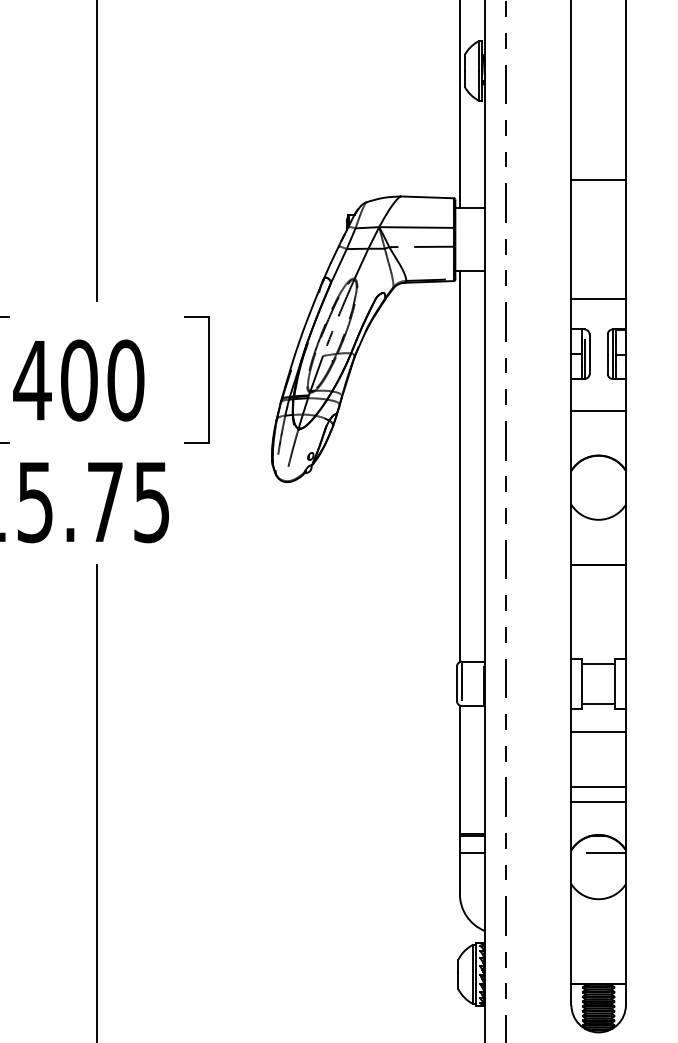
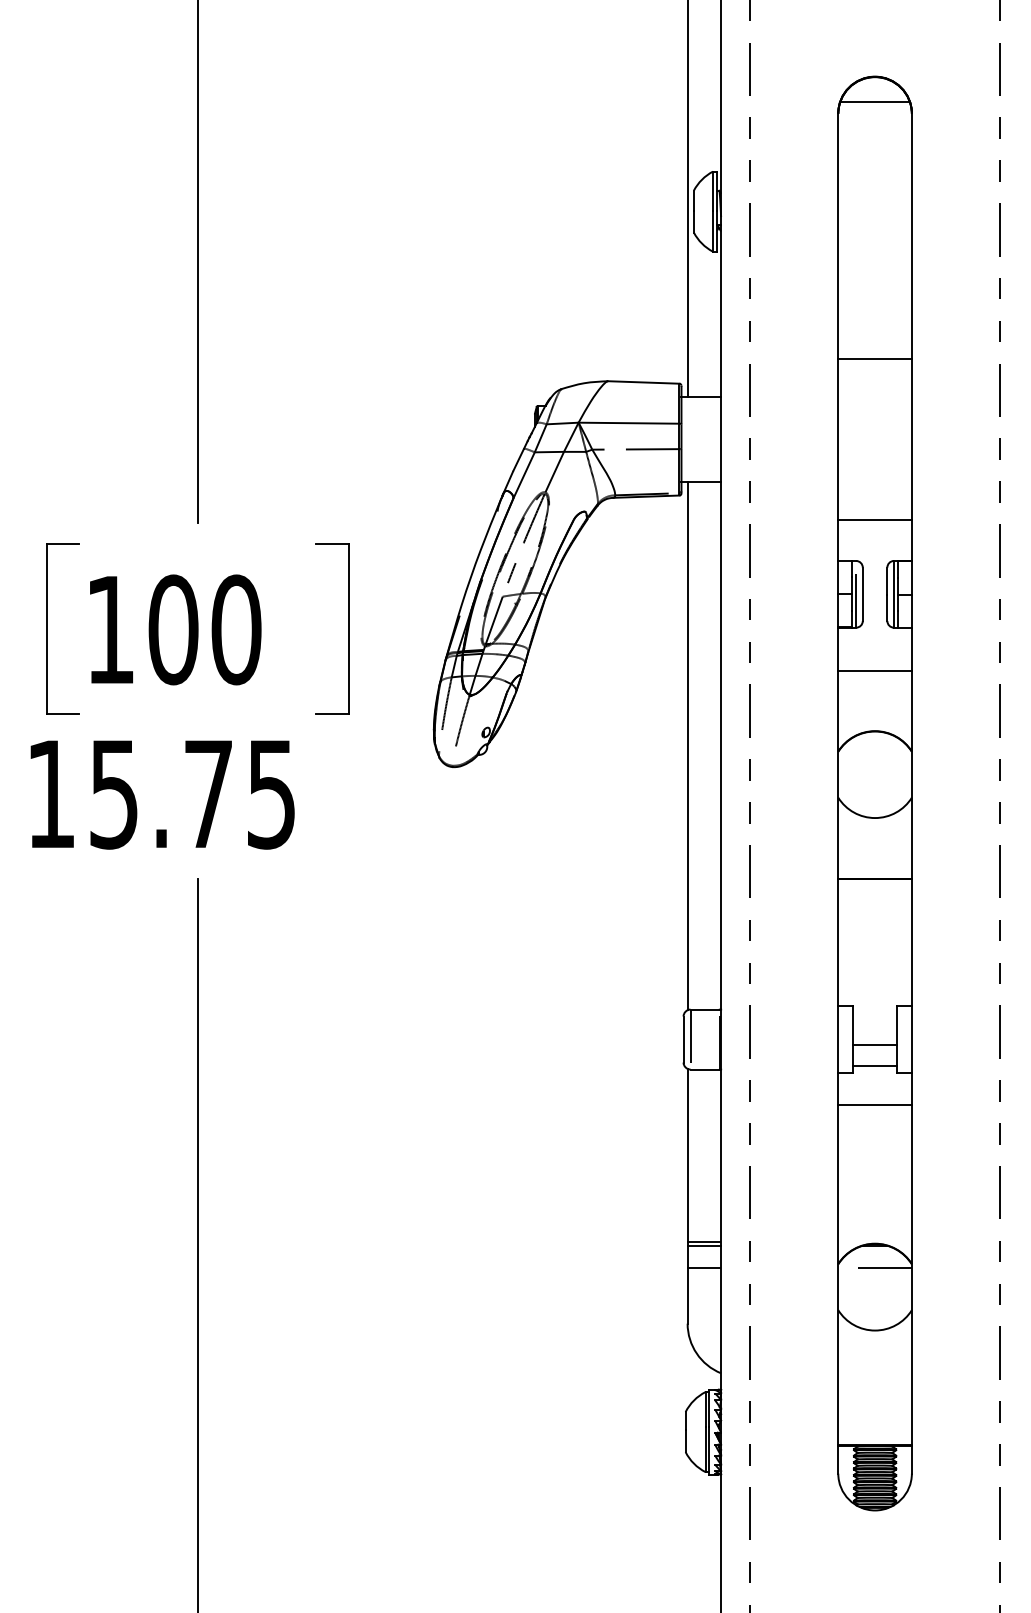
text: (32, 380) -> (110, 629), 400 -> 100
line: (598, 663) -> (874, 1044), moved
line: (598, 786) -> (874, 1178), removed
line: (598, 802) -> (874, 1199), removed

